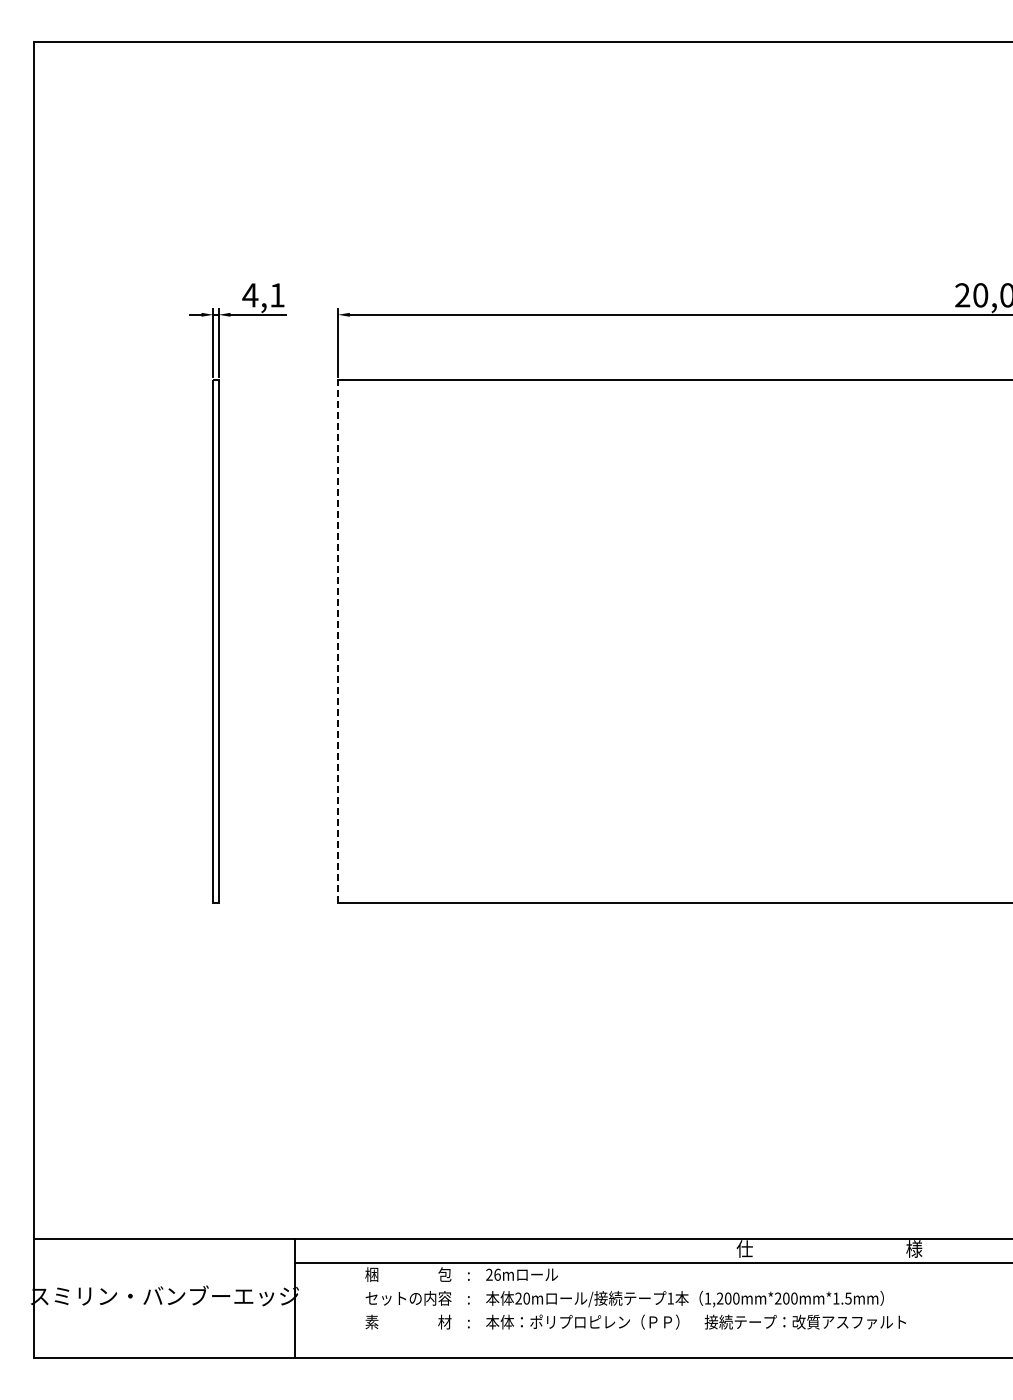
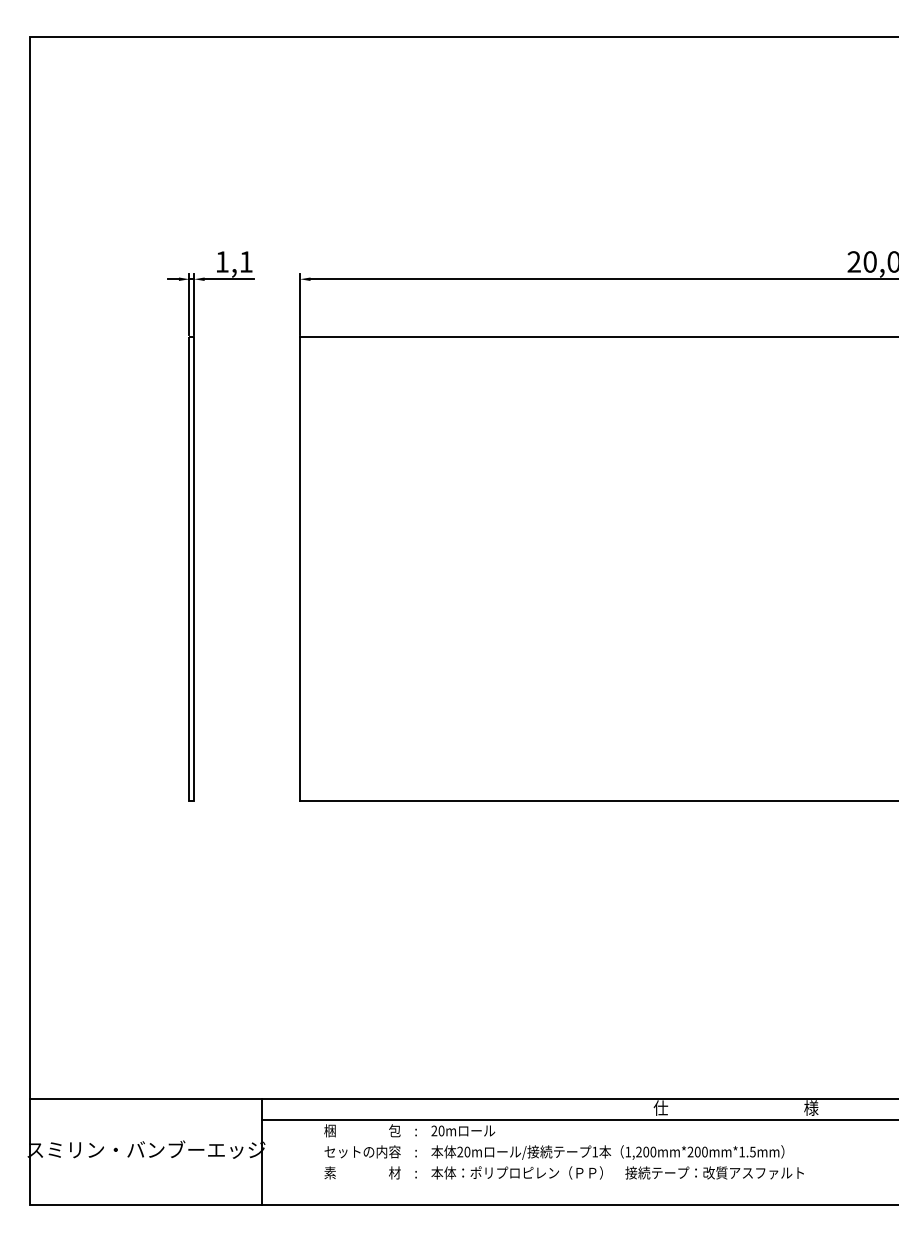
text: (250, 295) -> (222, 262), 4,1 -> 1,1
line: (338, 641) -> (300, 569), dashed -> solid
text: (497, 1274) -> (441, 1130), 26m -> 20m

